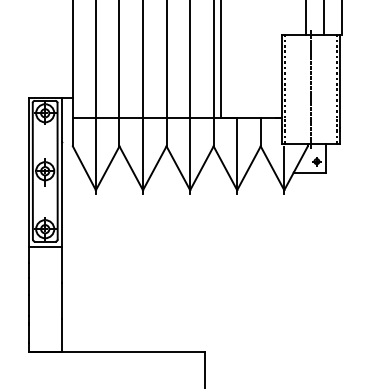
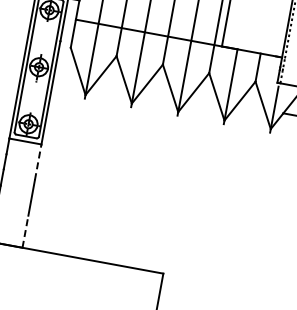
line: (61, 264) -> (38, 161), solid -> dashed
line: (61, 335) -> (25, 231), solid -> dashed

